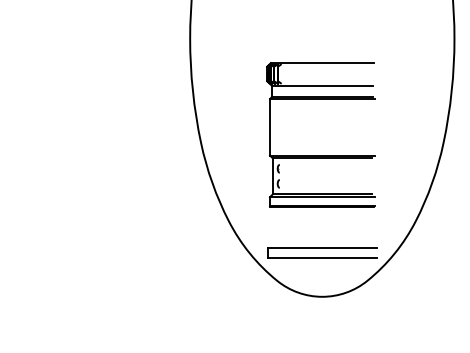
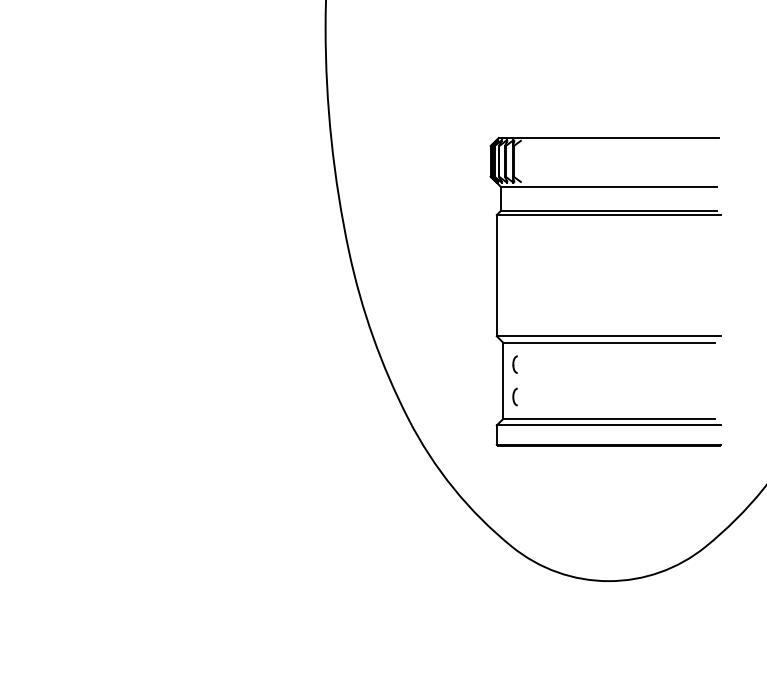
part: (320, 155) -> (604, 336), moved
part: (322, 252) -> (609, 486), removed

